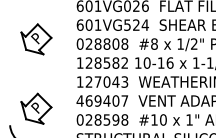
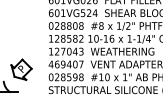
part: (36, 38) -> (21, 22), removed

